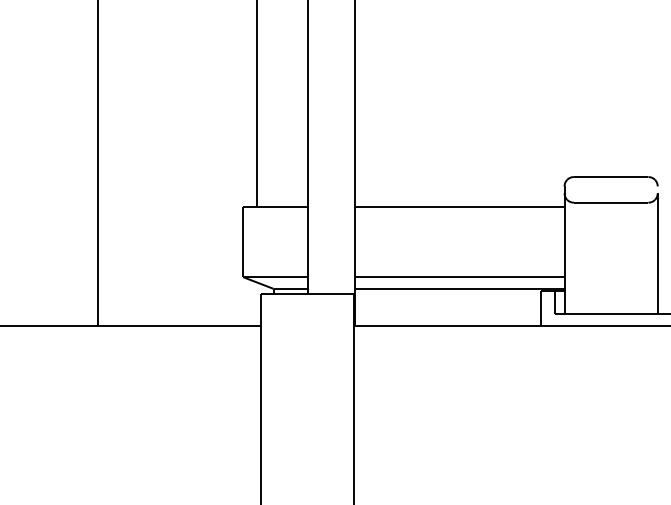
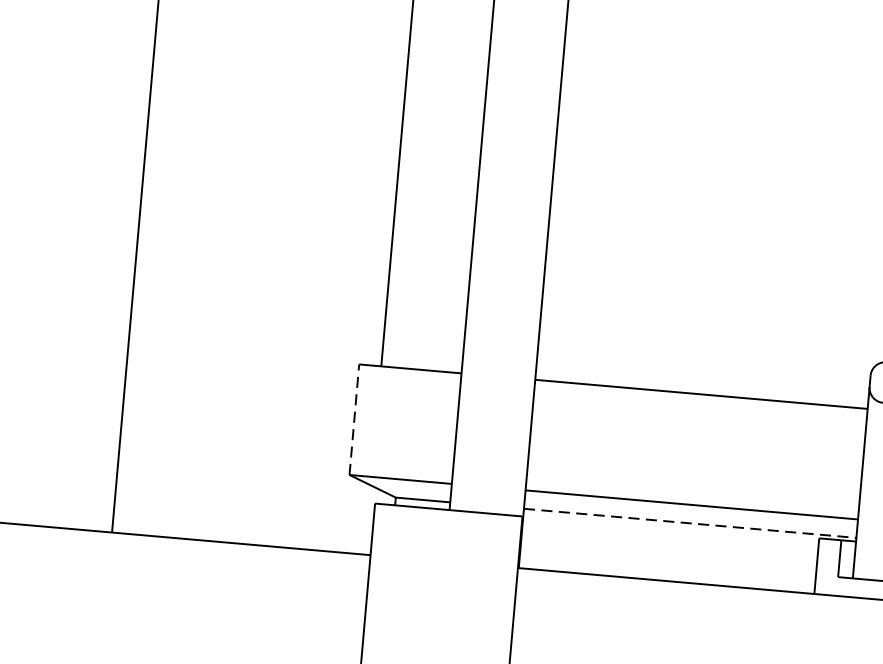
line: (243, 242) -> (354, 420), solid -> dashed
line: (460, 288) -> (691, 522), solid -> dashed

